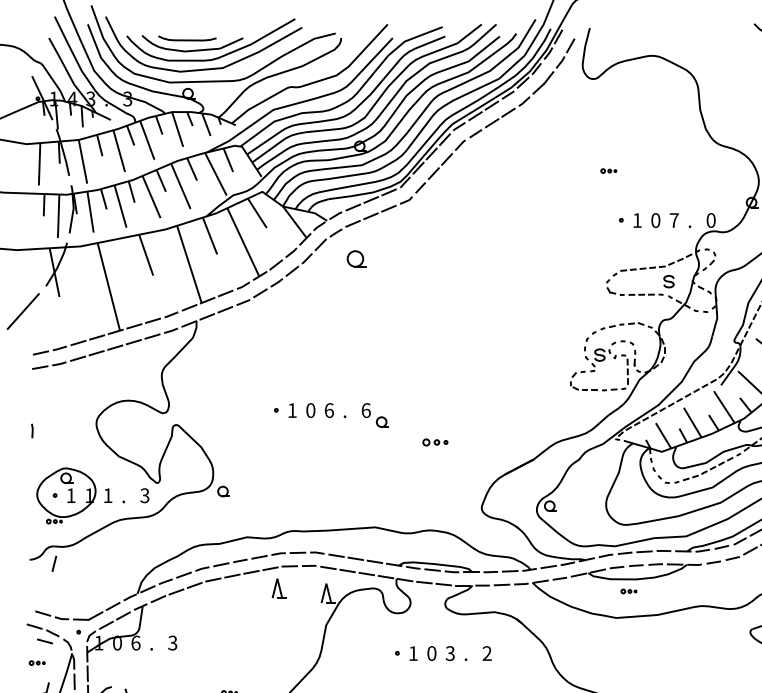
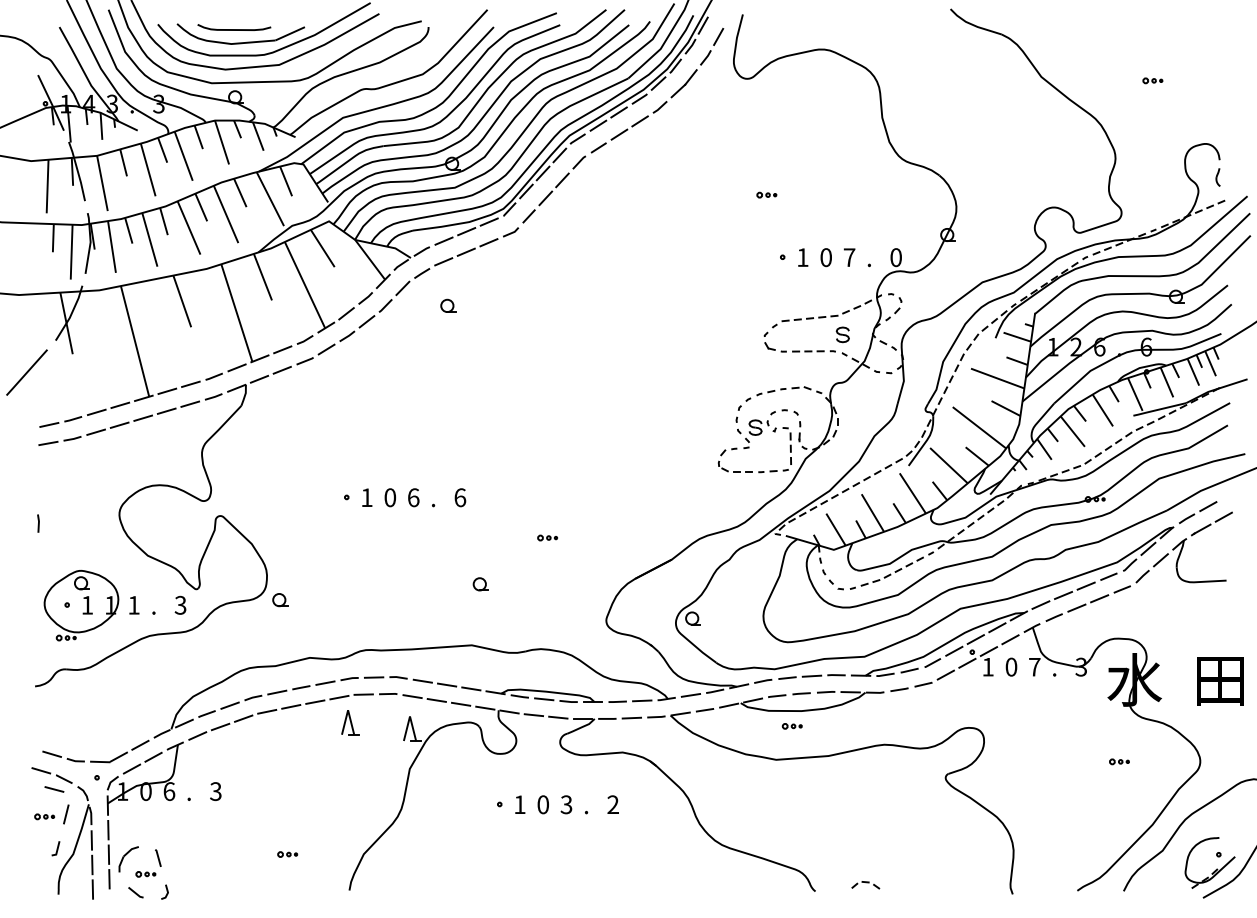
part: (356, 258) -> (448, 305), size x0.62
part: (382, 422) -> (480, 584), moved
part: (435, 442) -> (547, 537), size x0.62
line: (54, 563) -> (66, 814), moved

